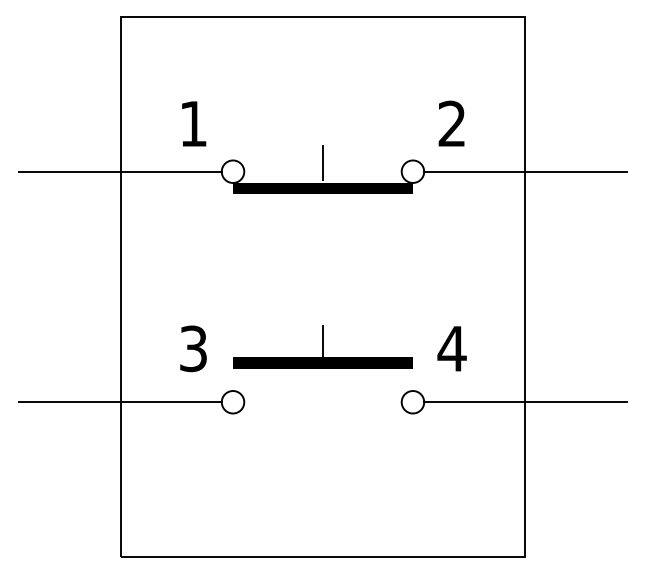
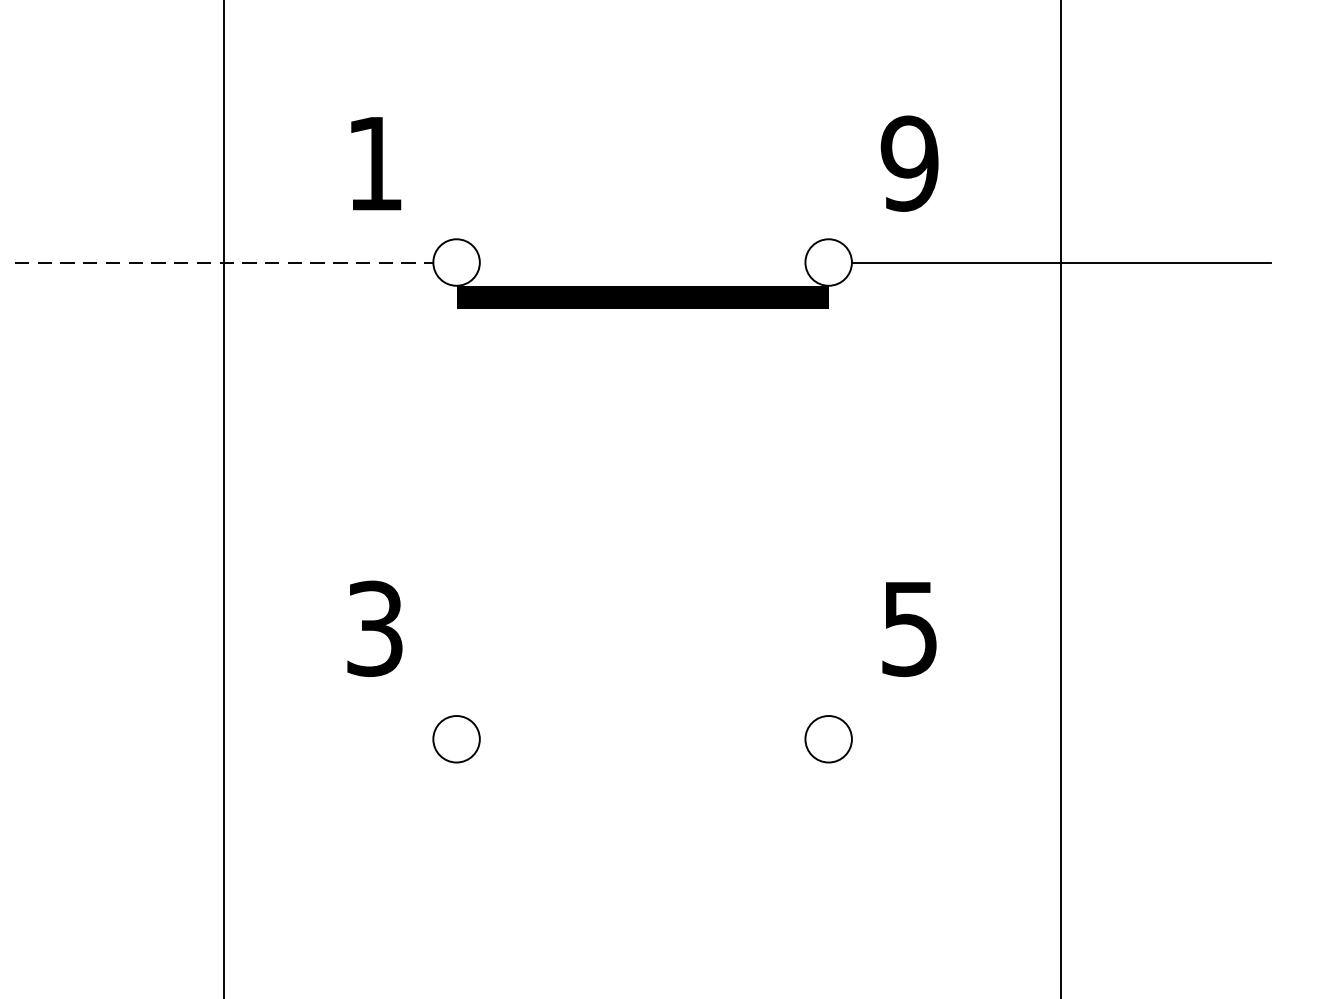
text: (451, 123) -> (908, 162), 2 -> 9
line: (323, 163) -> (643, 245), removed
line: (121, 171) -> (225, 262), solid -> dashed
part: (322, 346) -> (641, 623), removed
text: (451, 349) -> (908, 630), 4 -> 5
line: (120, 402) -> (223, 739), removed
line: (525, 402) -> (1061, 739), removed

